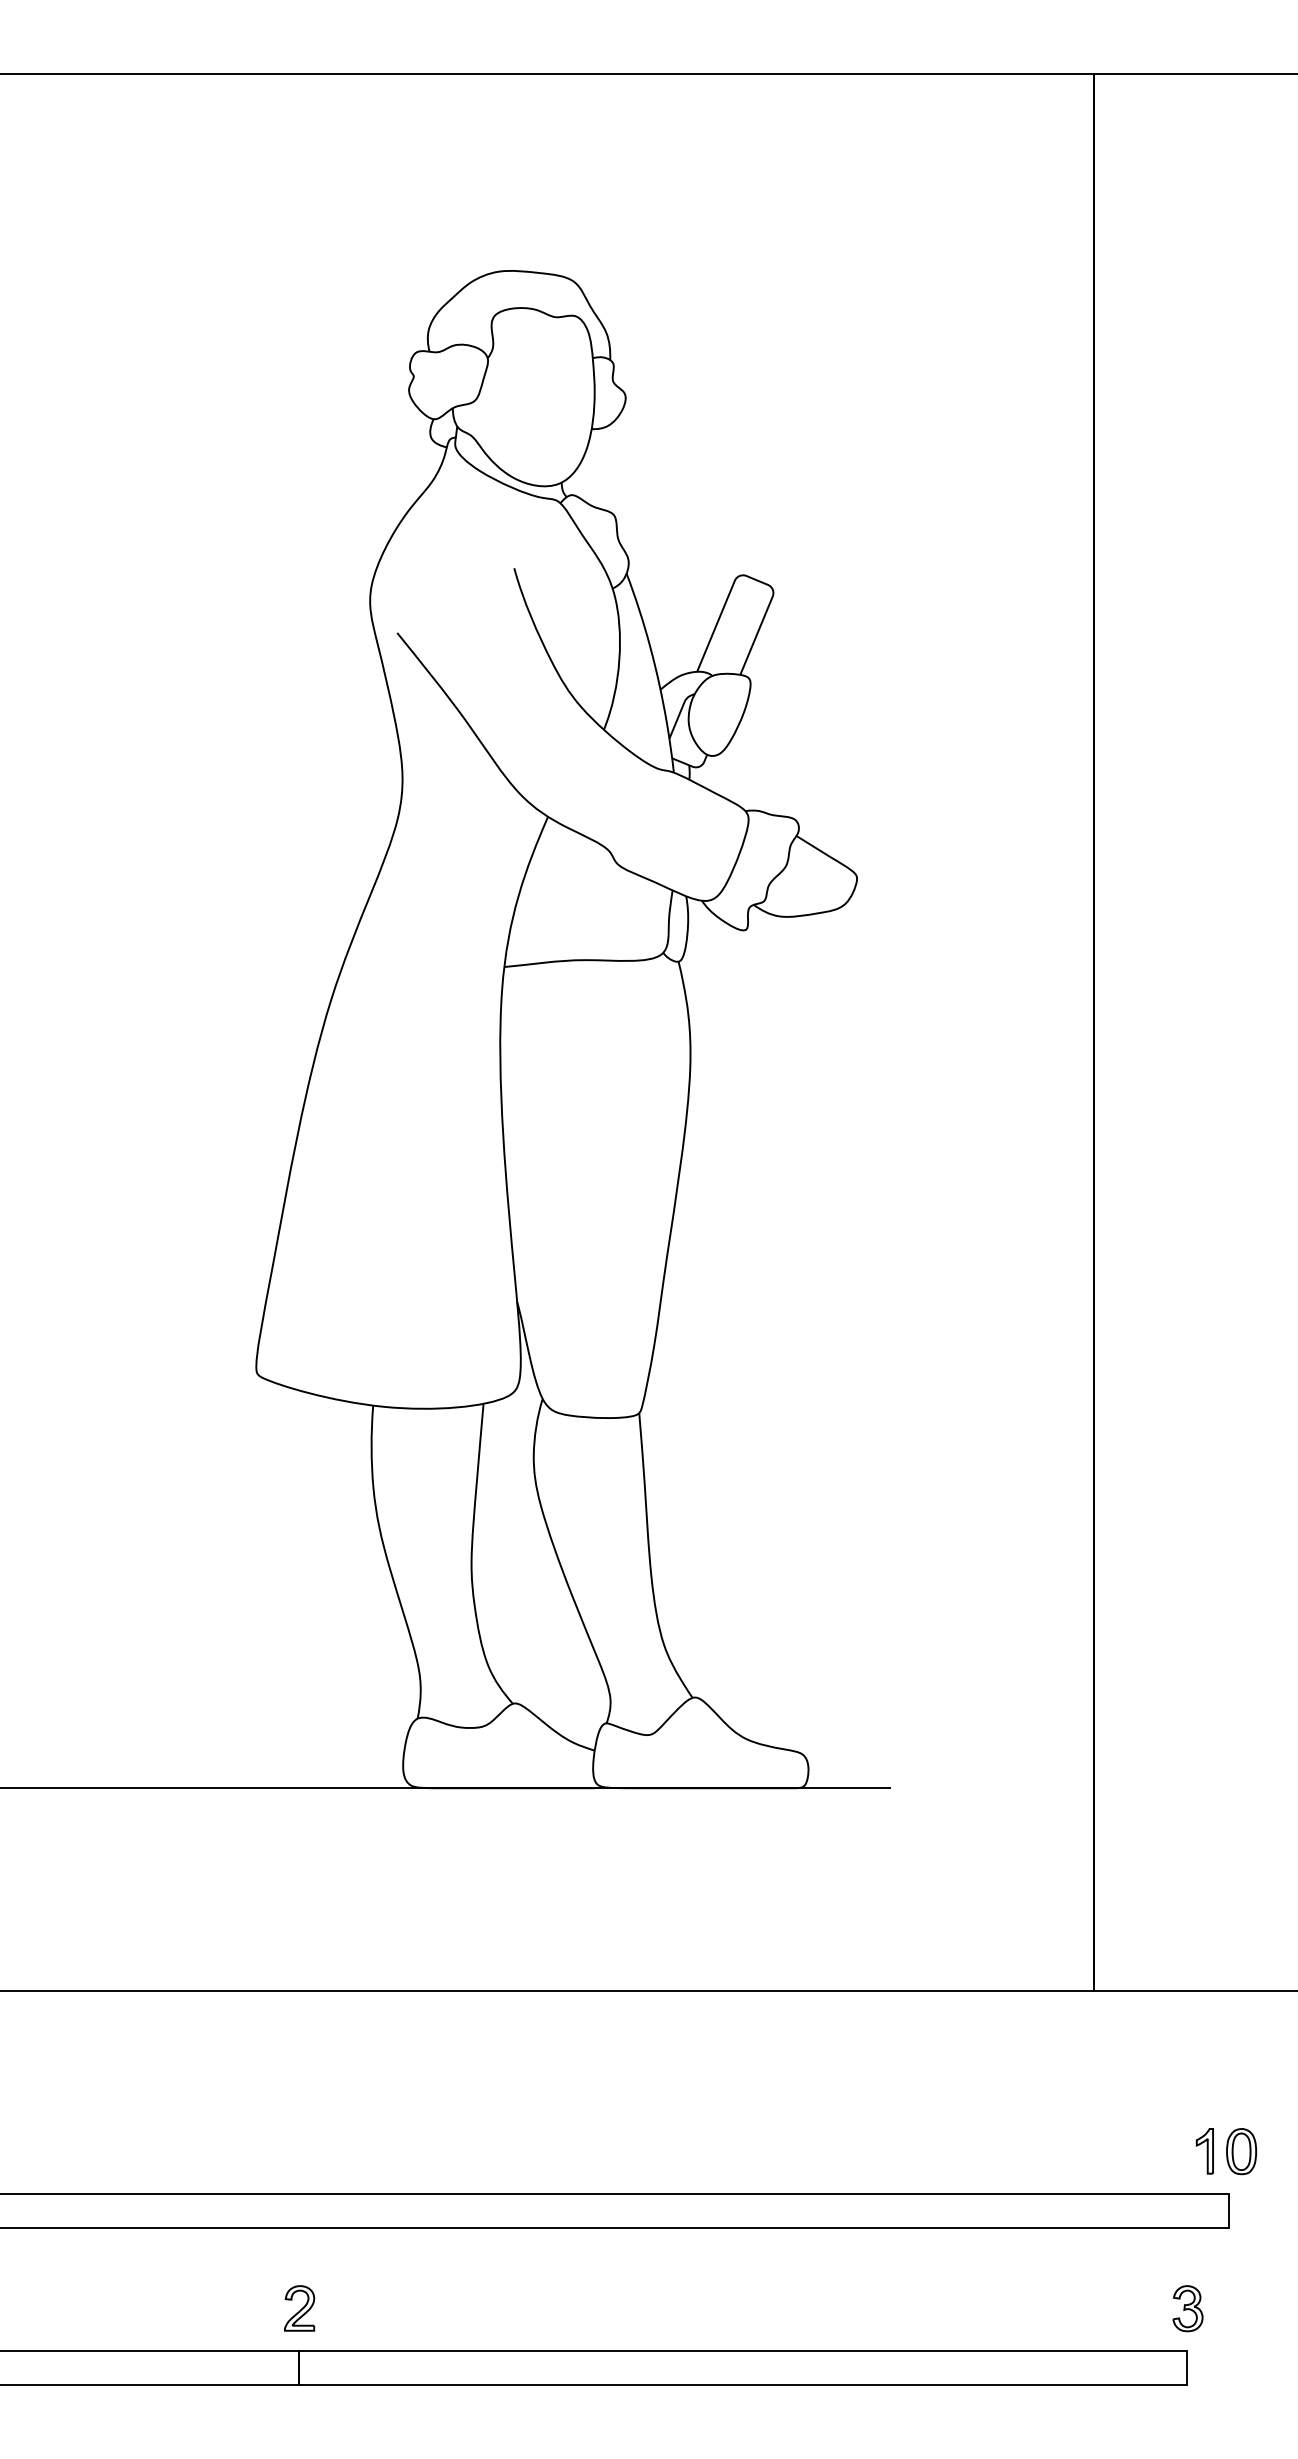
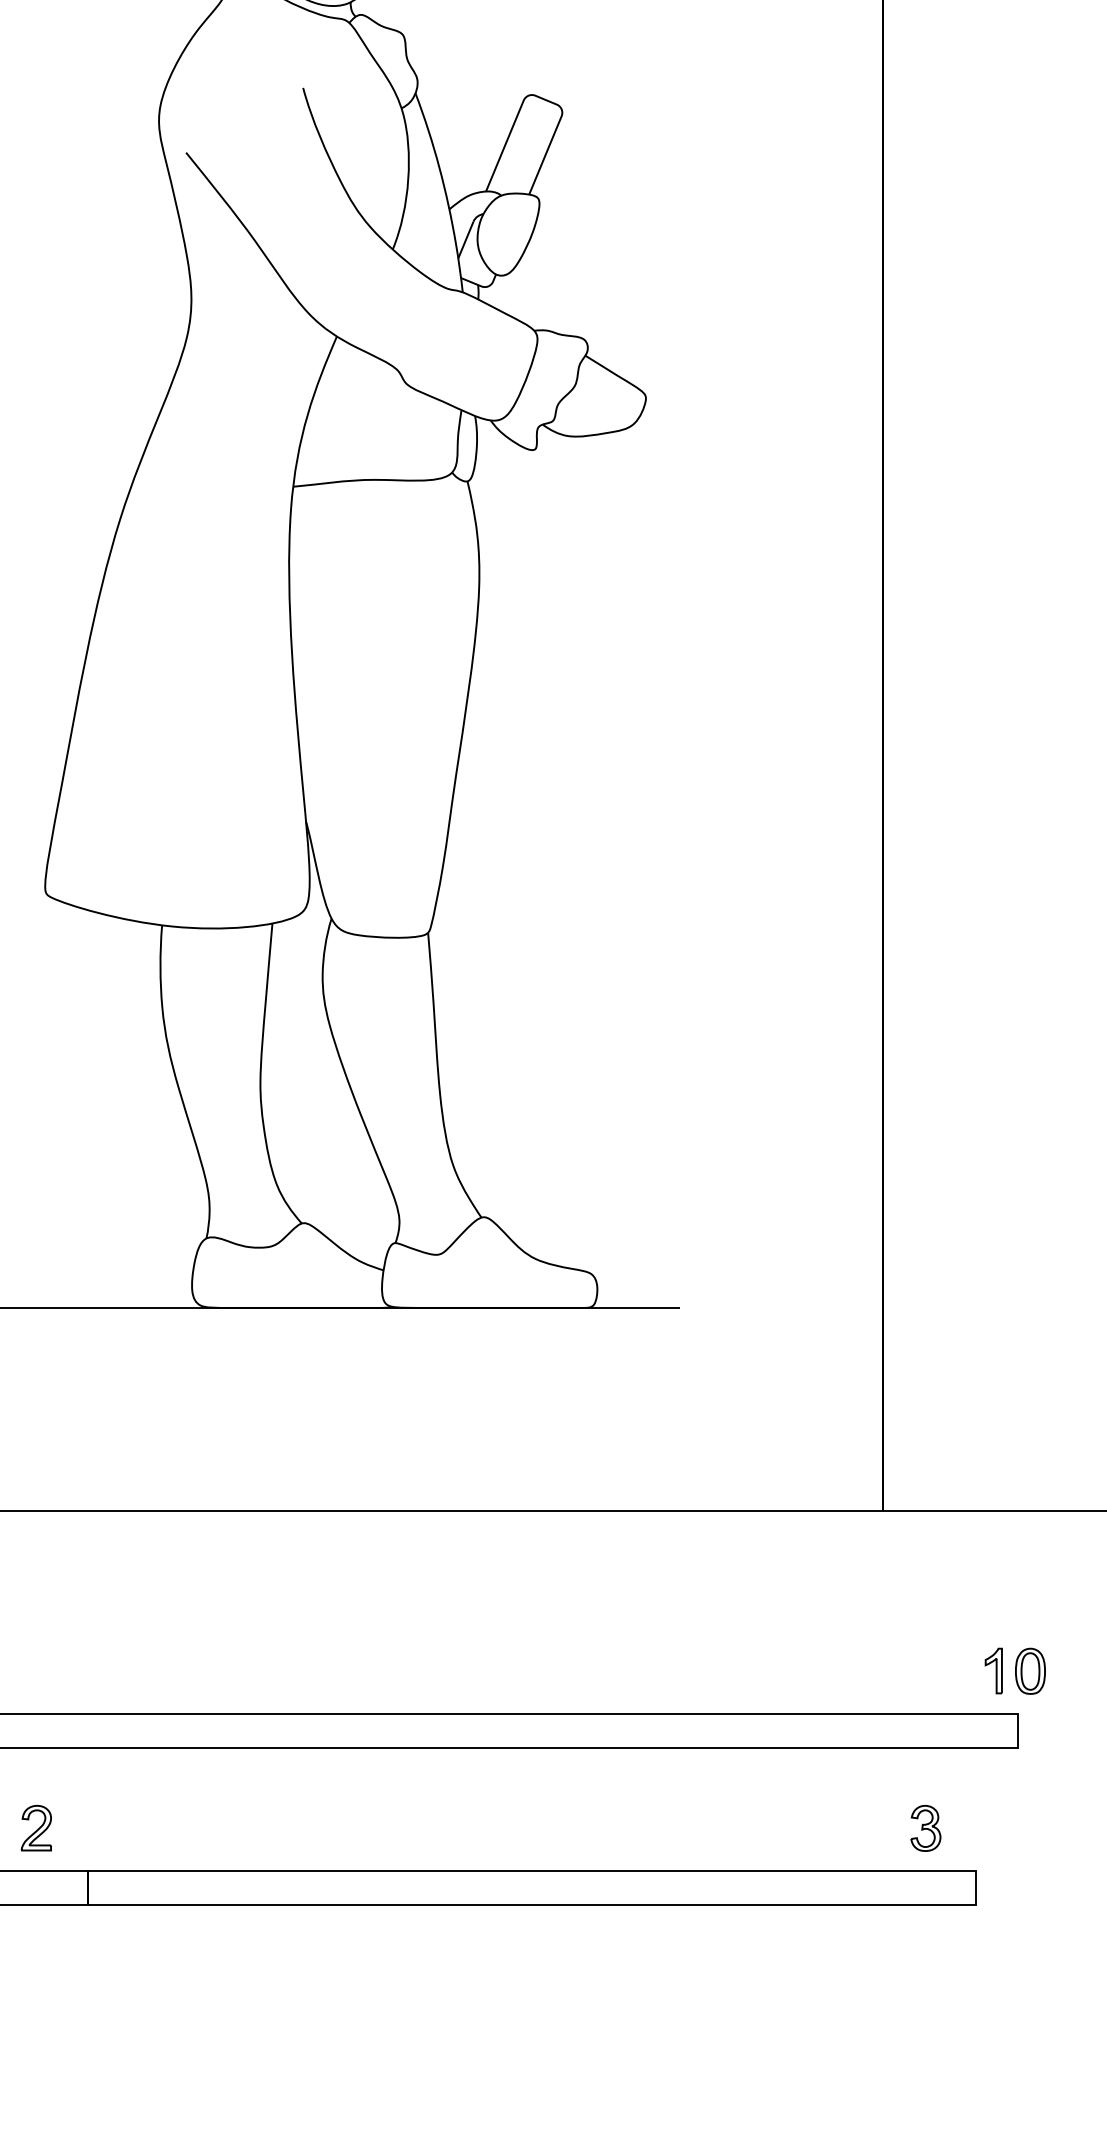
part: (299, 2308) -> (36, 1828), moved
part: (1187, 2308) -> (925, 1828), moved

